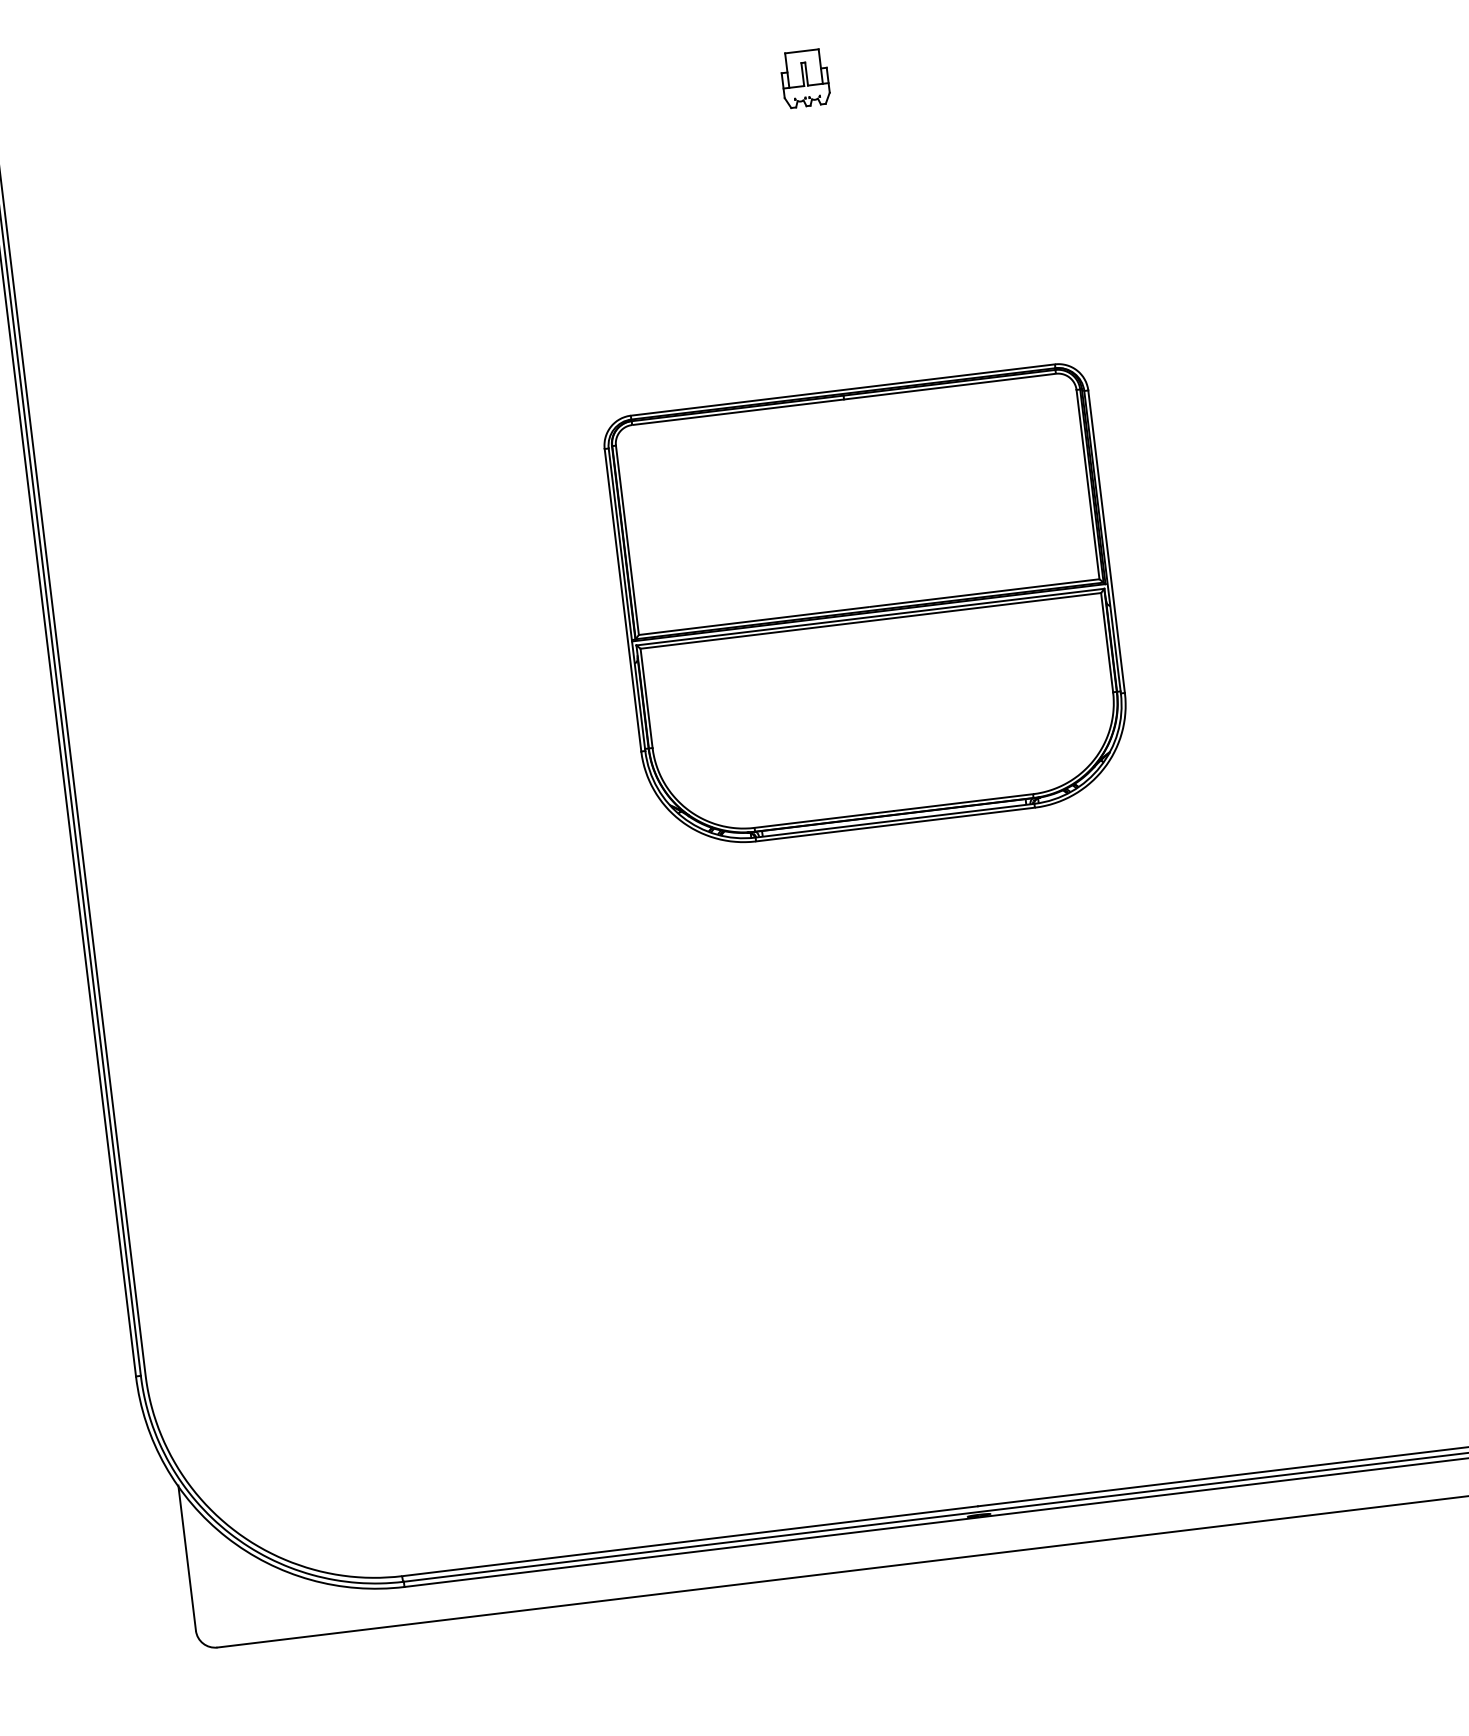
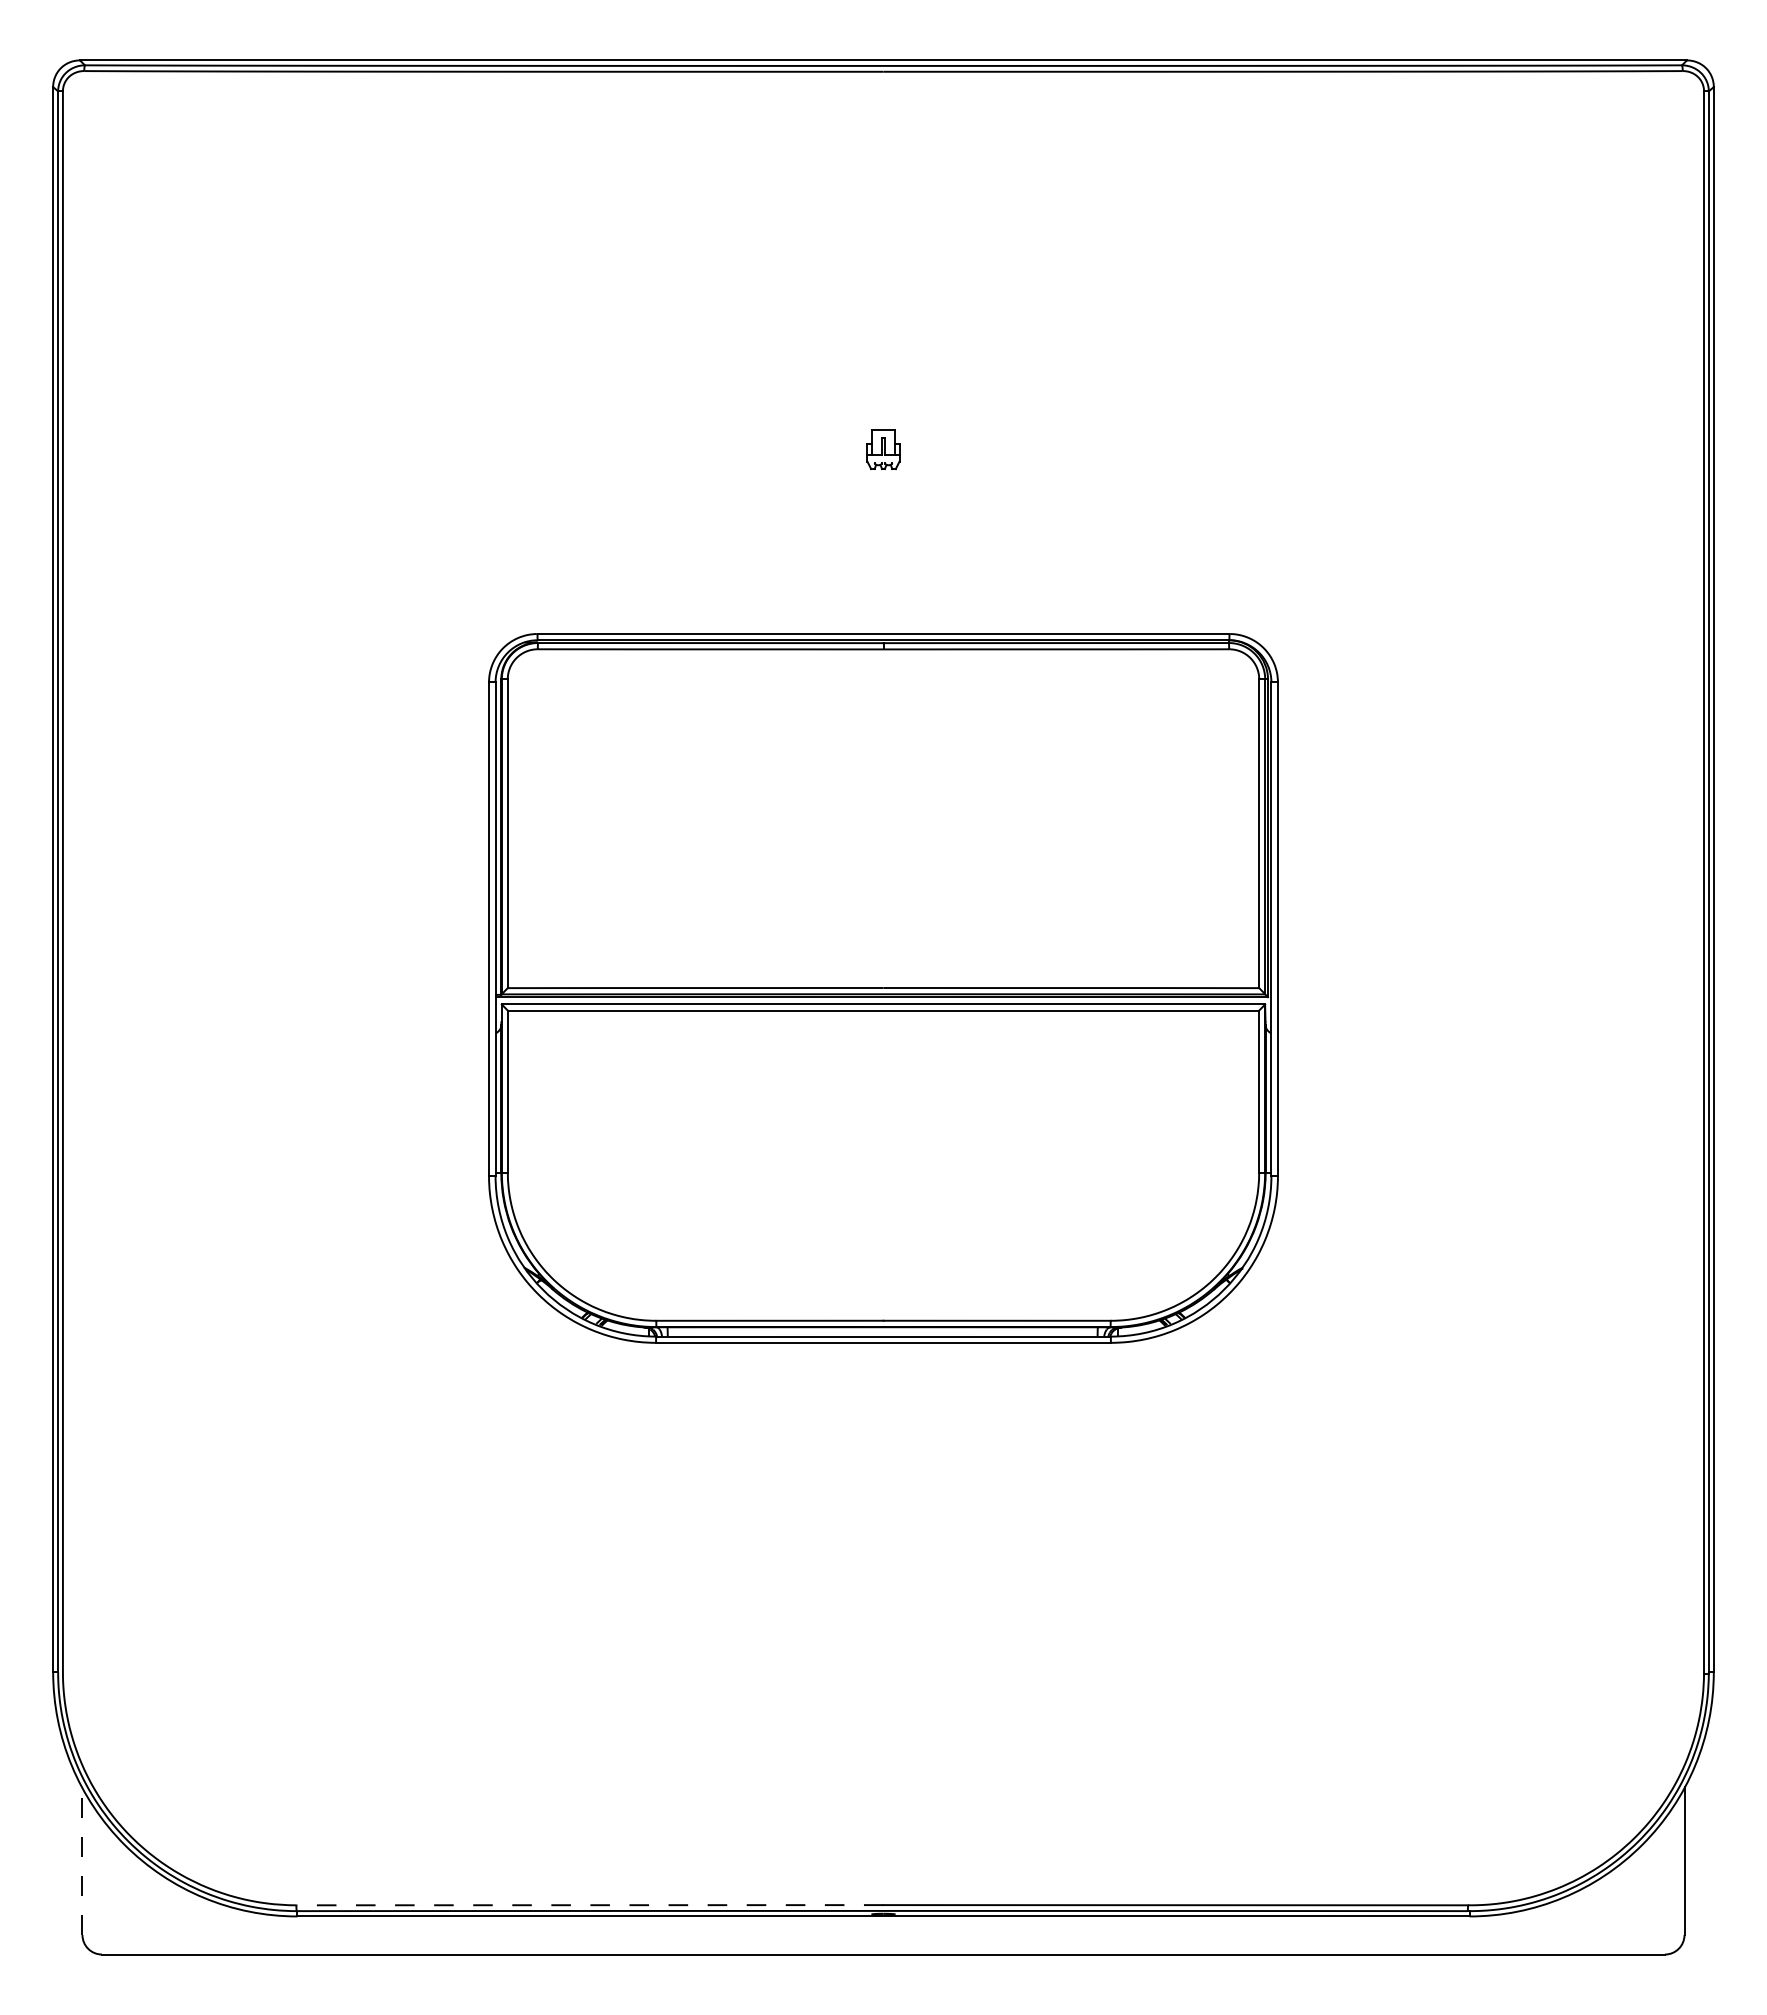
part: (805, 78) -> (883, 449), size x0.7
part: (869, 607) -> (883, 988), size x1.6
line: (689, 1541) -> (589, 1905), solid -> dashed
line: (187, 1558) -> (82, 1861), solid -> dashed

